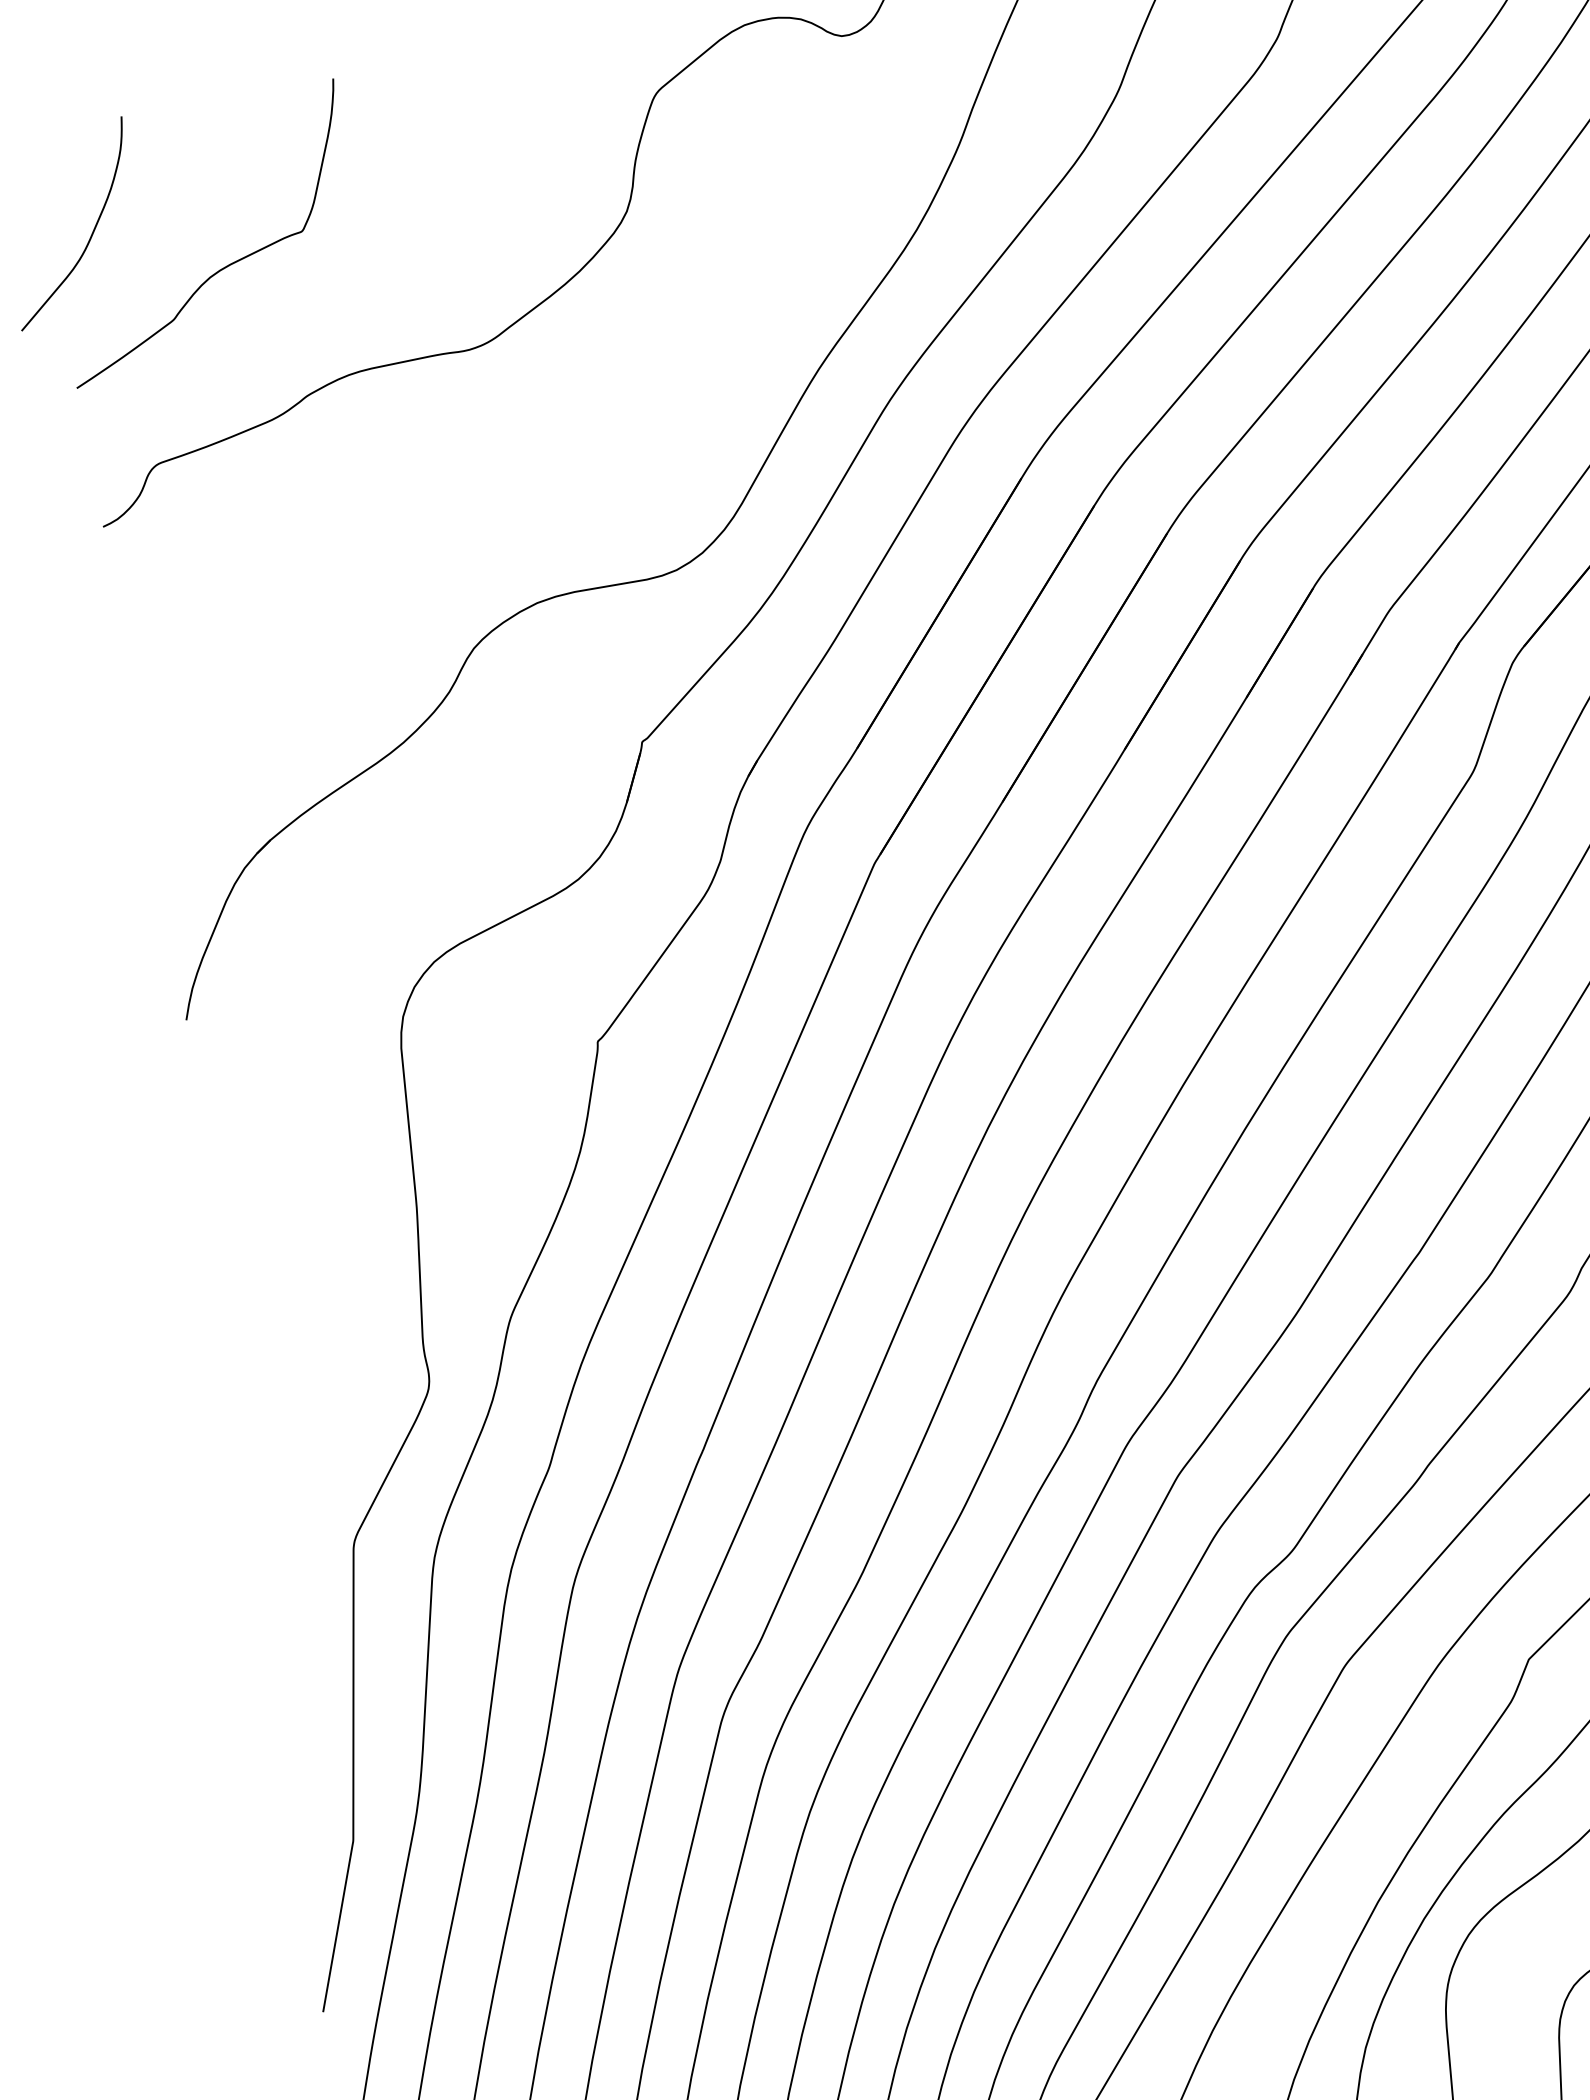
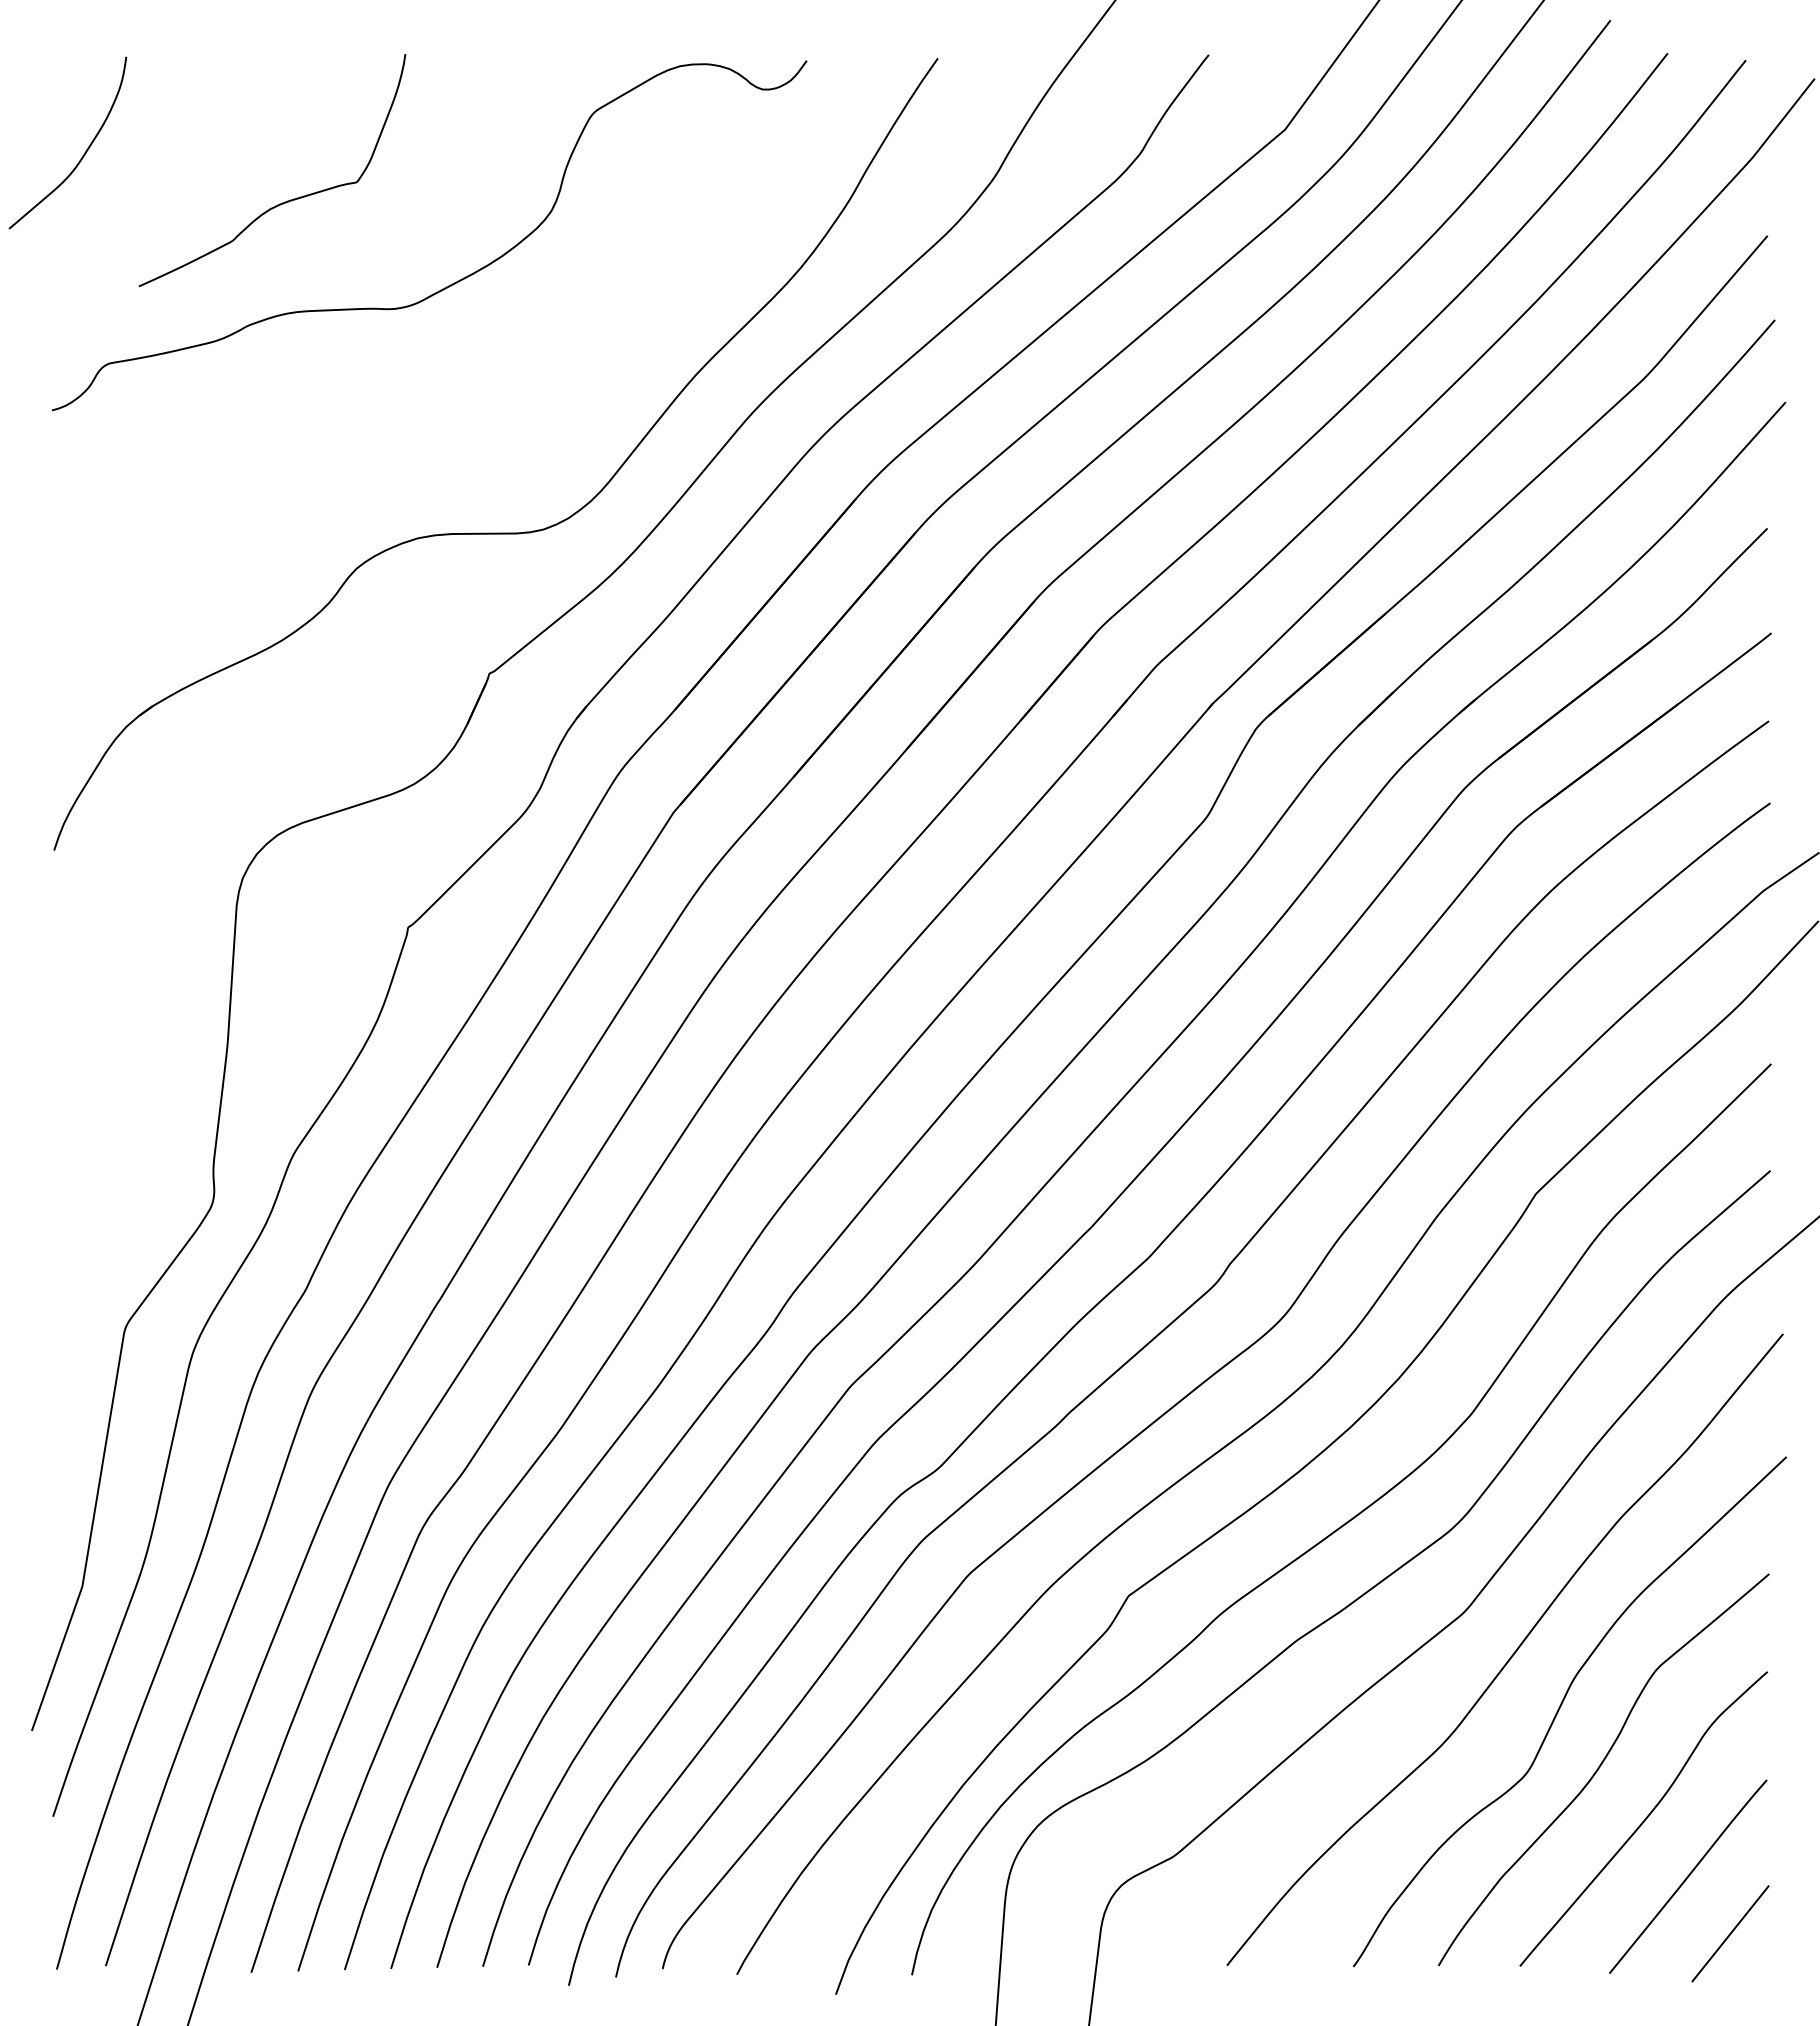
curve: (224, 266) -> (284, 201), moved

